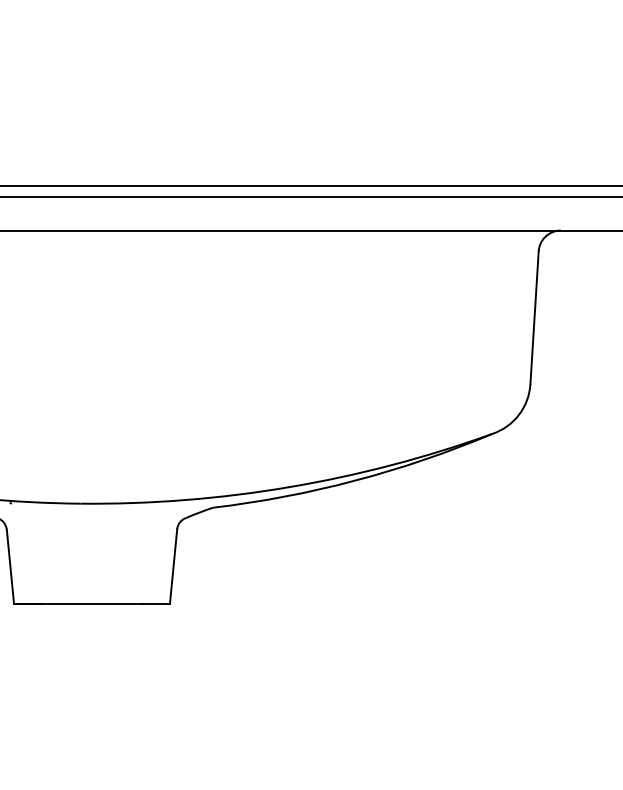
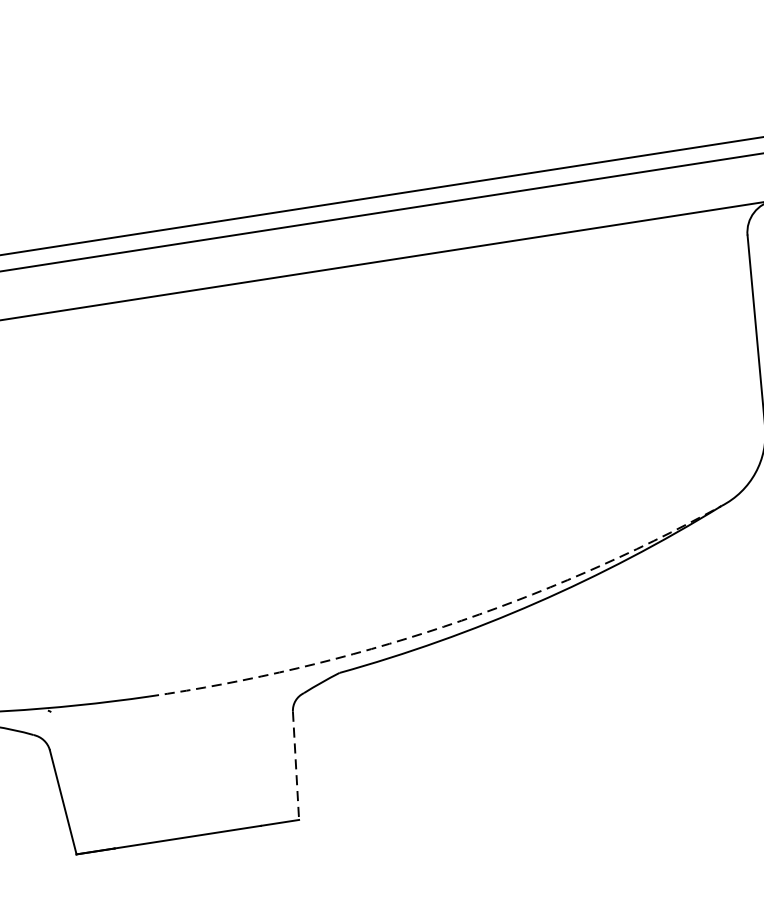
arc: (289, 487) -> (443, 627), solid -> dashed
line: (173, 566) -> (295, 765), solid -> dashed

